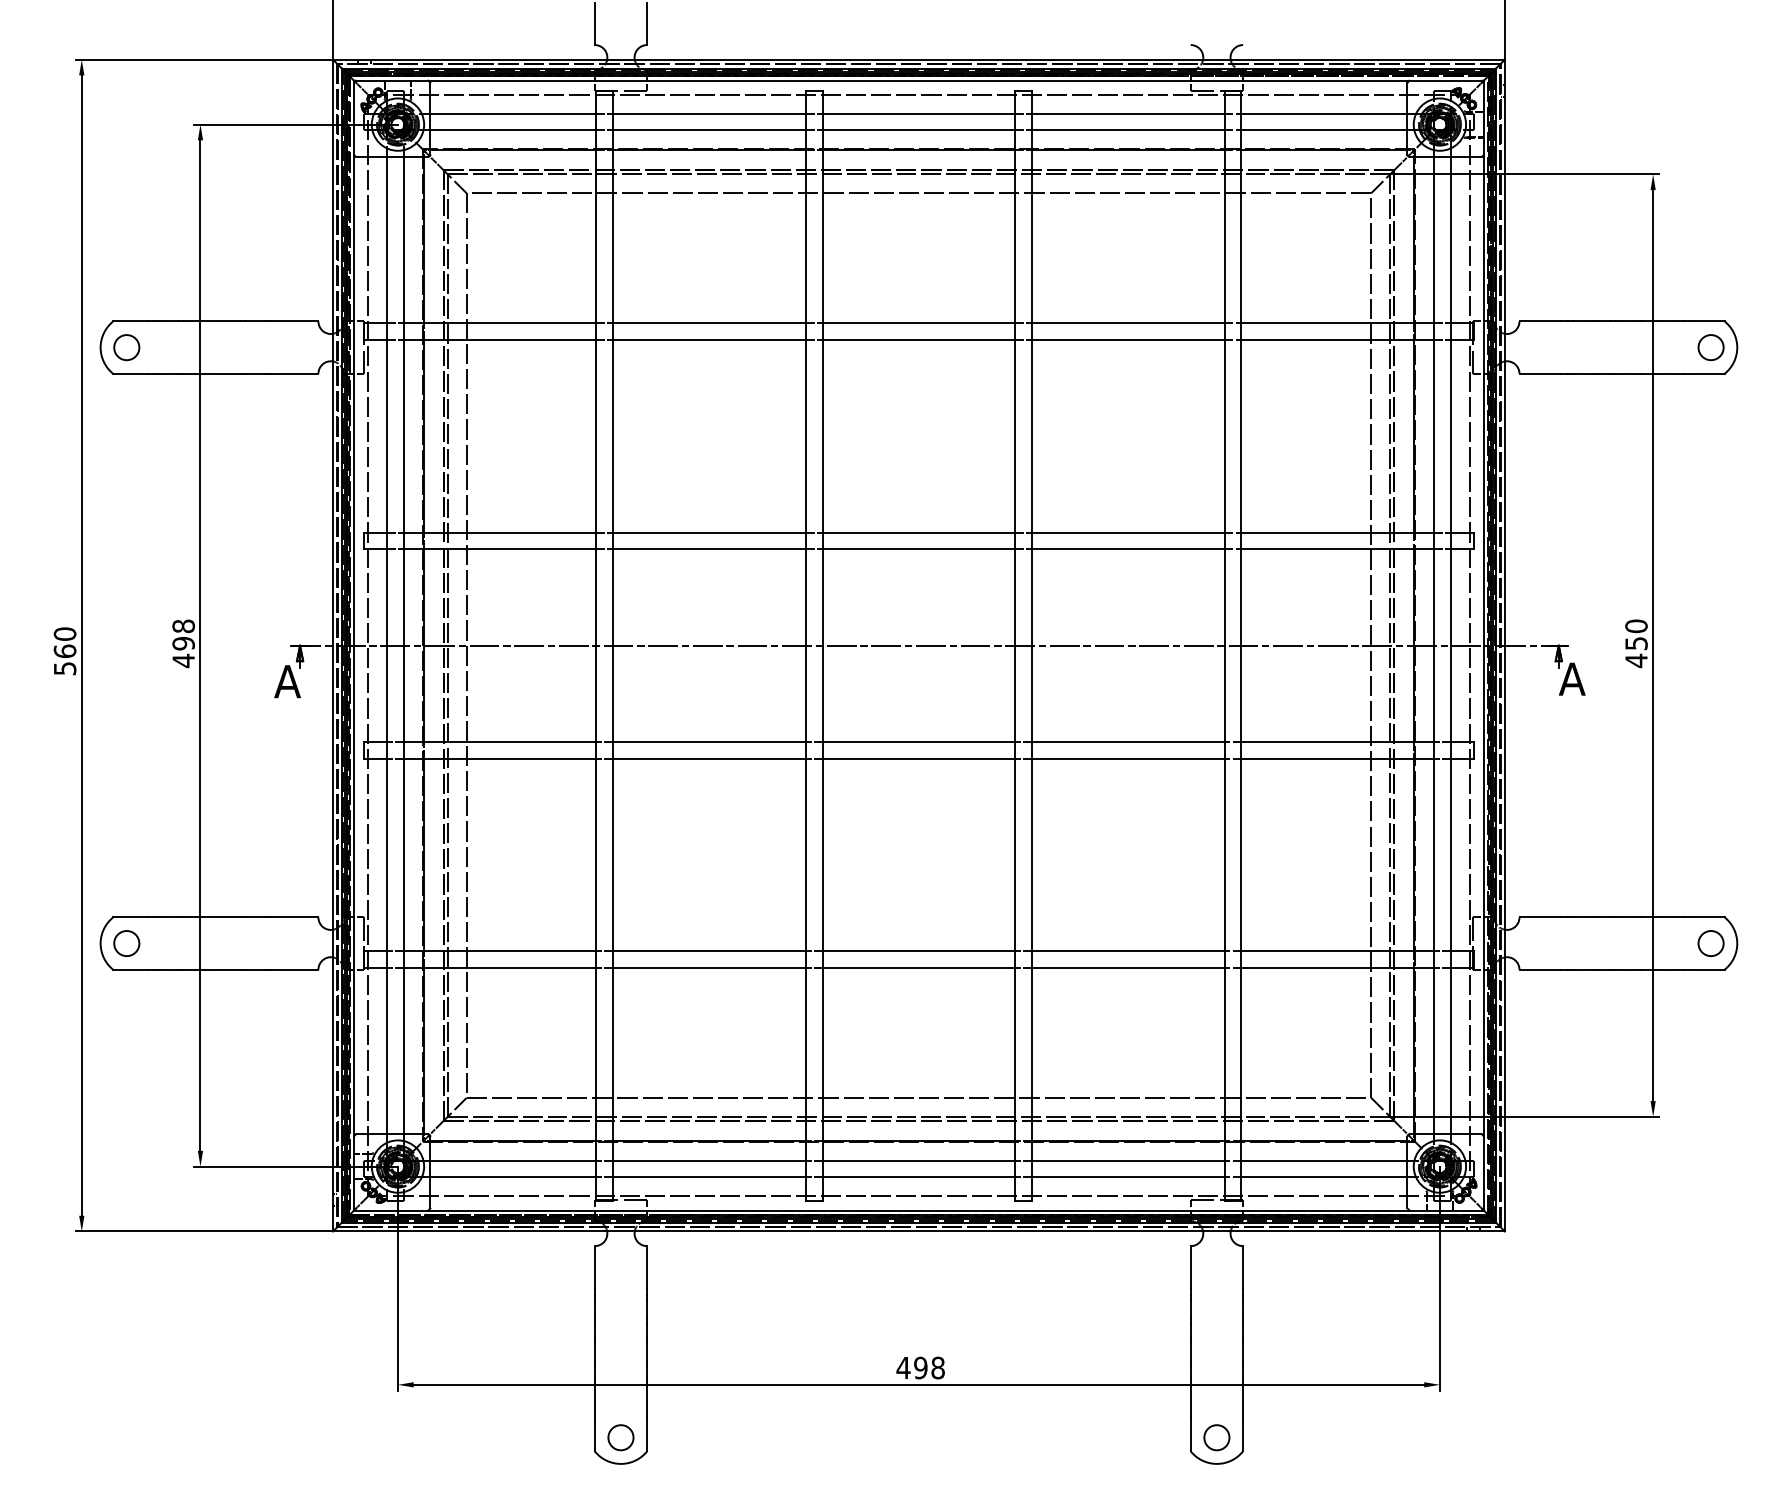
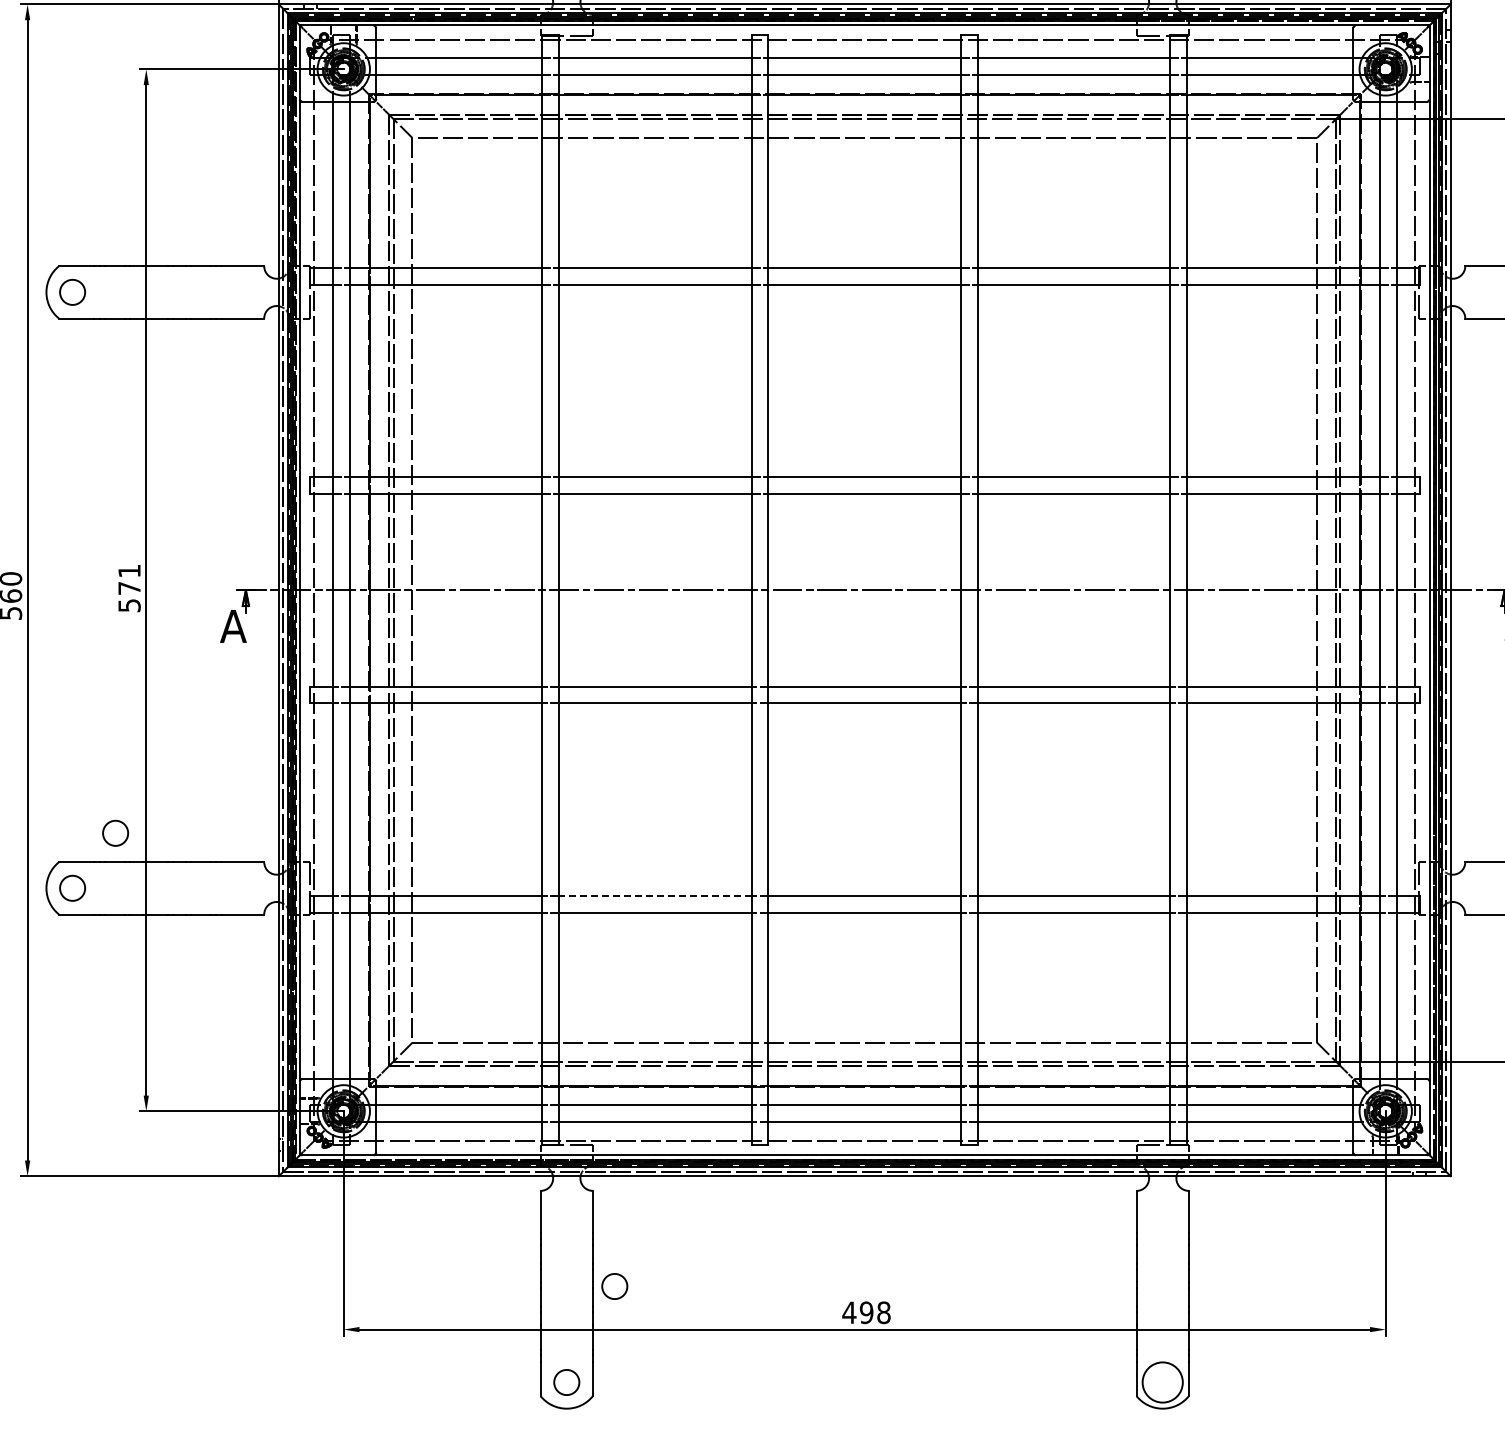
text: (183, 643) -> (129, 588), 498 -> 571
circle: (169, 888) -> (115, 833), added
line: (709, 951) -> (655, 896), solid -> dashed
circle: (668, 1341) -> (614, 1286), added
circle: (1216, 1437) -> (1162, 1382), size x1.6

